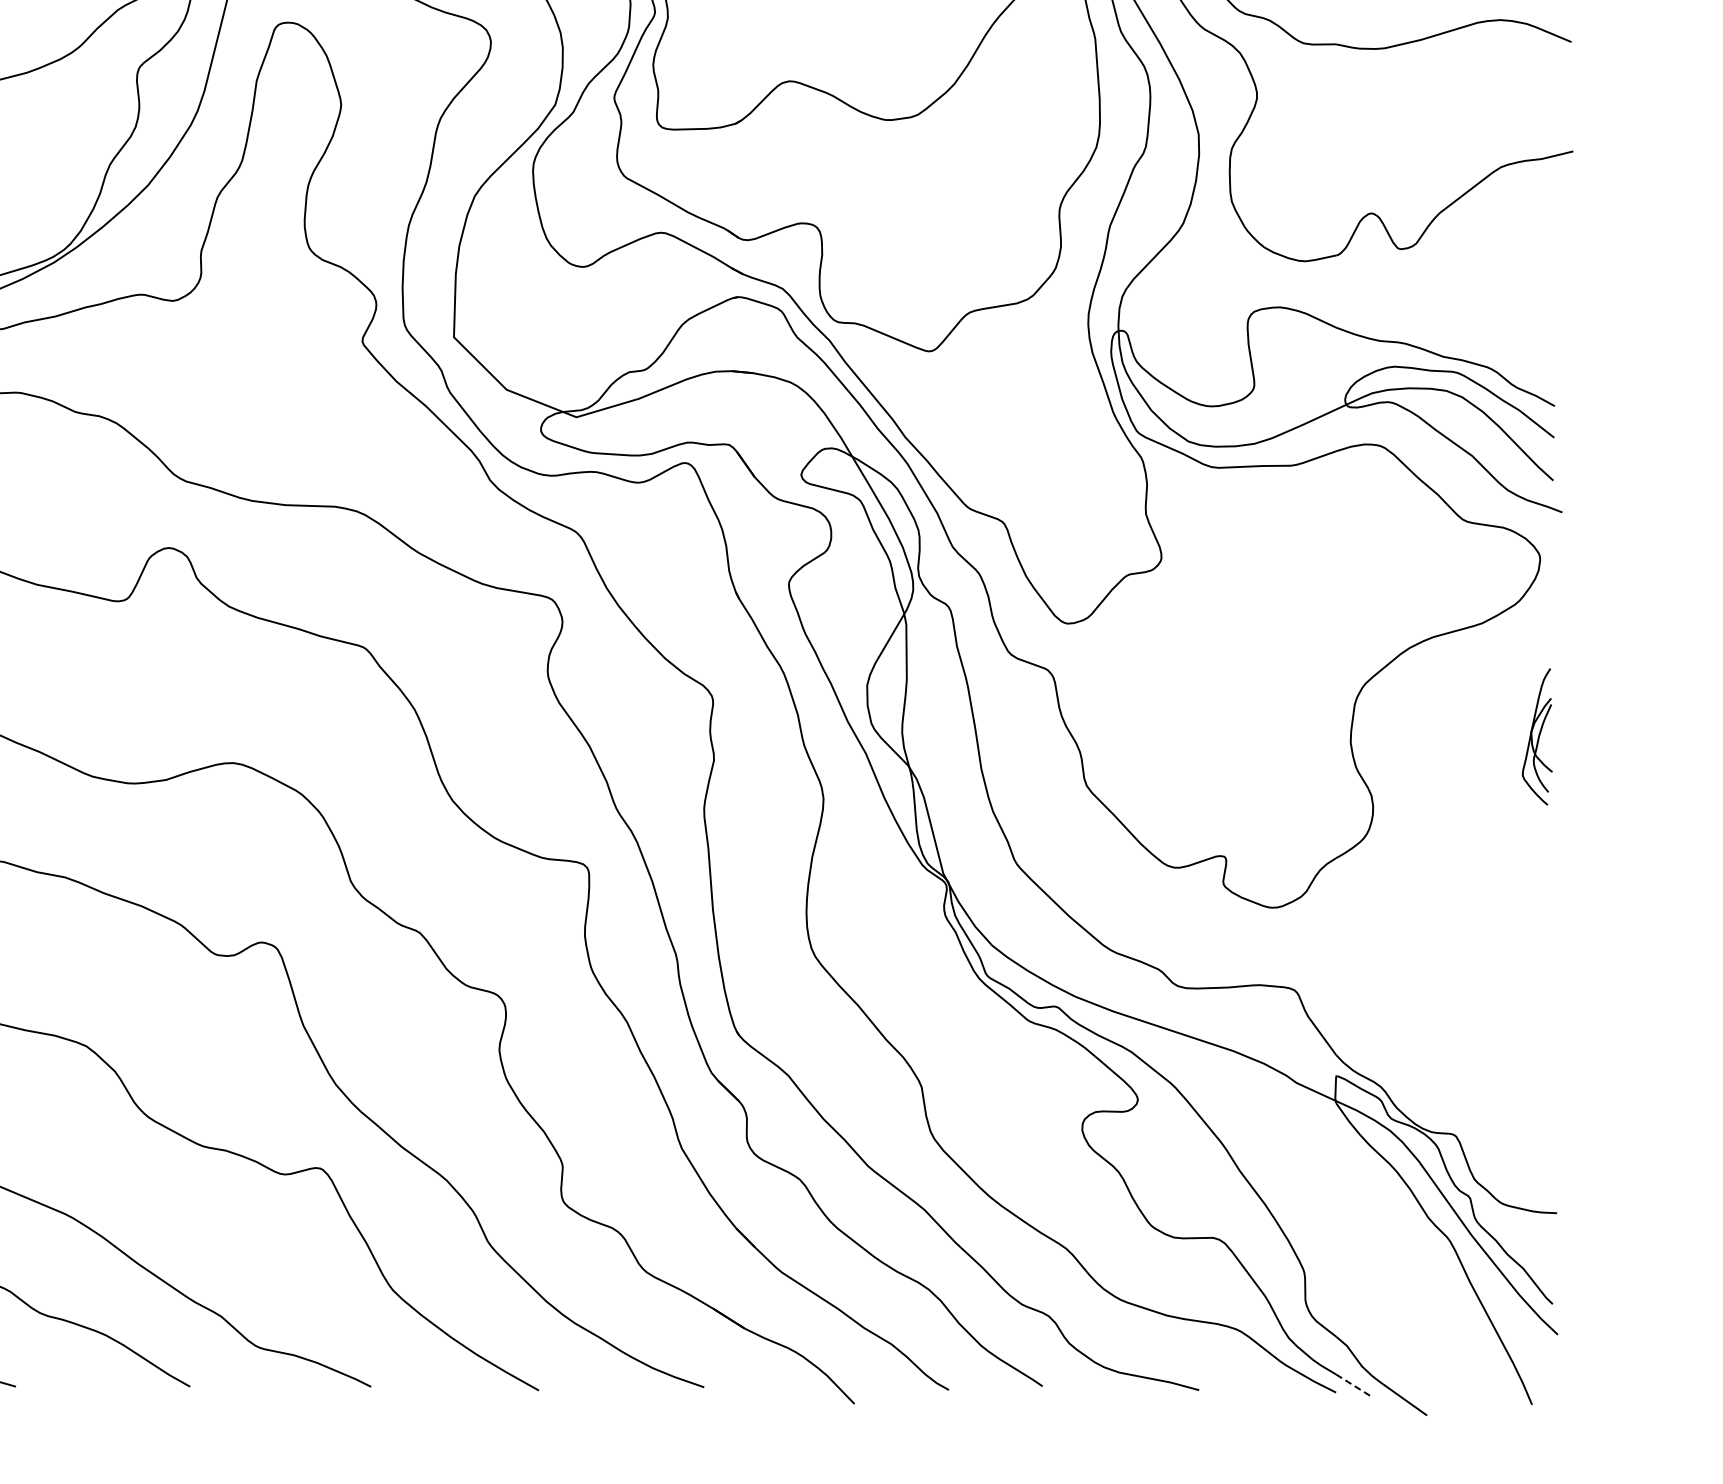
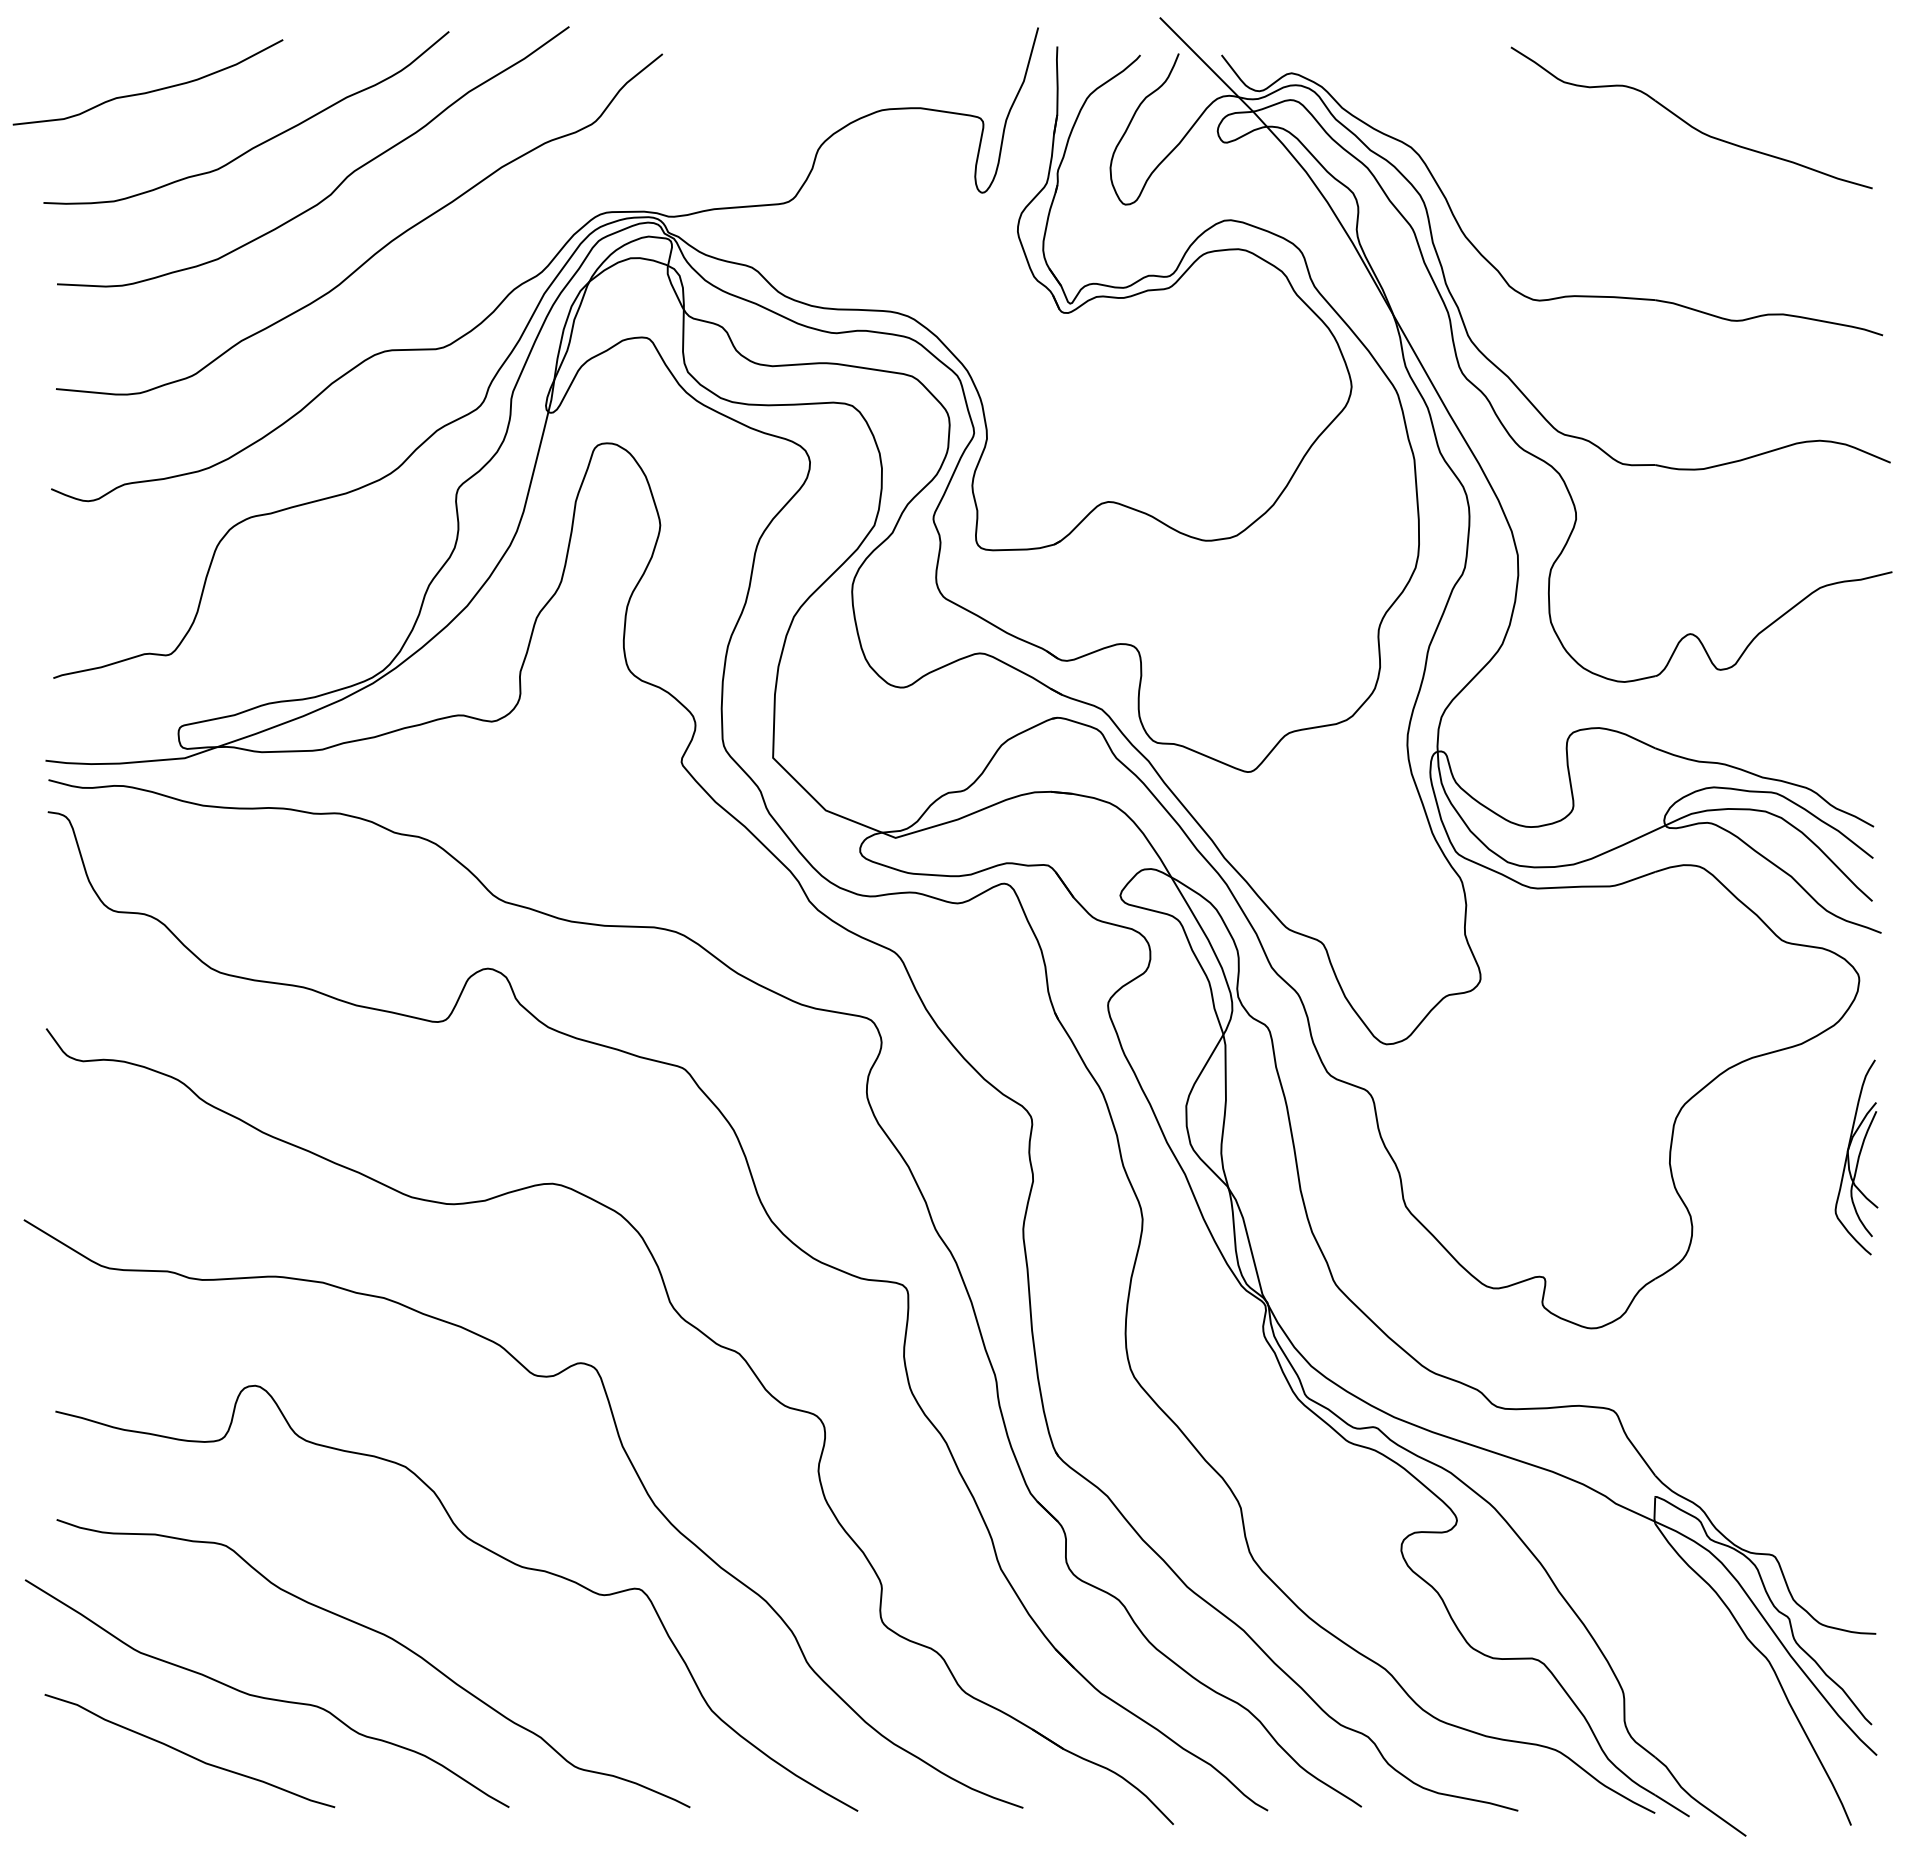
part: (1537, 736) -> (1856, 1157), size x1.43
line: (1353, 1385) -> (1672, 1806), dashed -> solid

